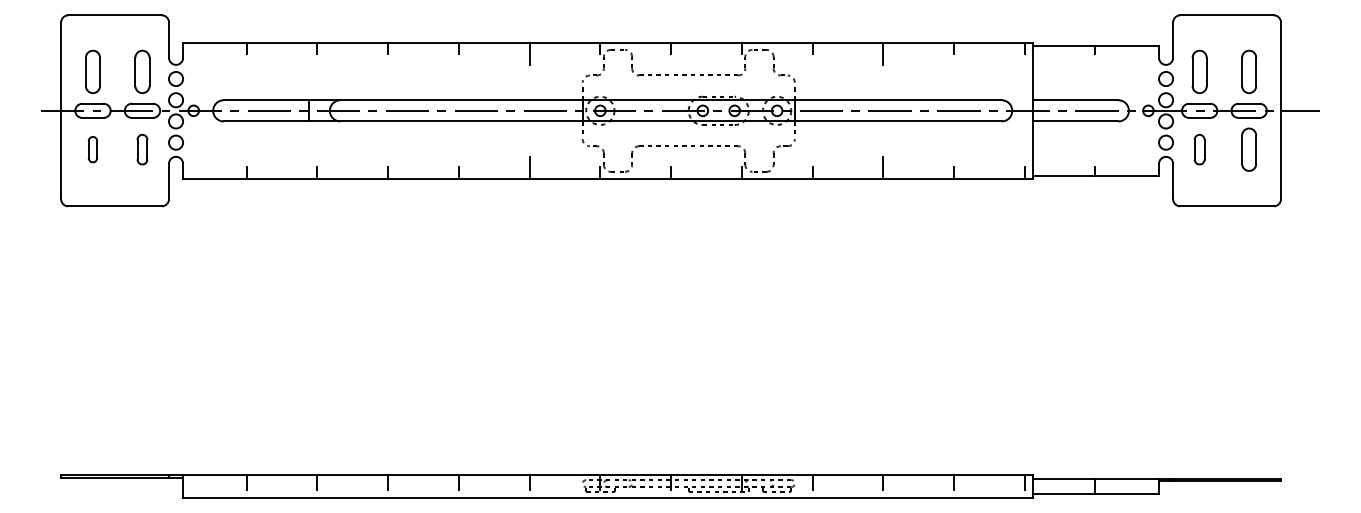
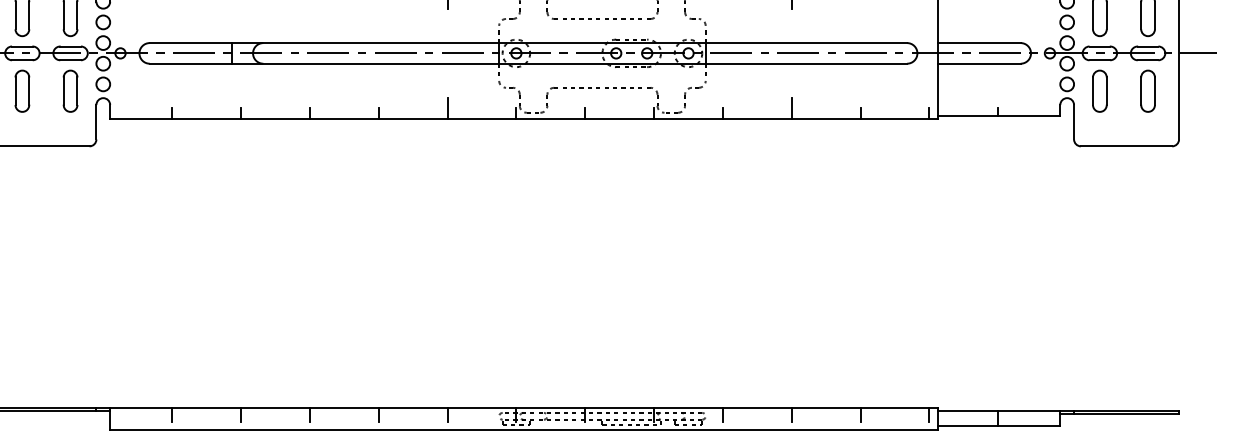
part: (92, 149) -> (21, 91), size x1.67
part: (142, 149) -> (70, 91), size x1.43
part: (1199, 149) -> (1099, 91), size x1.43

